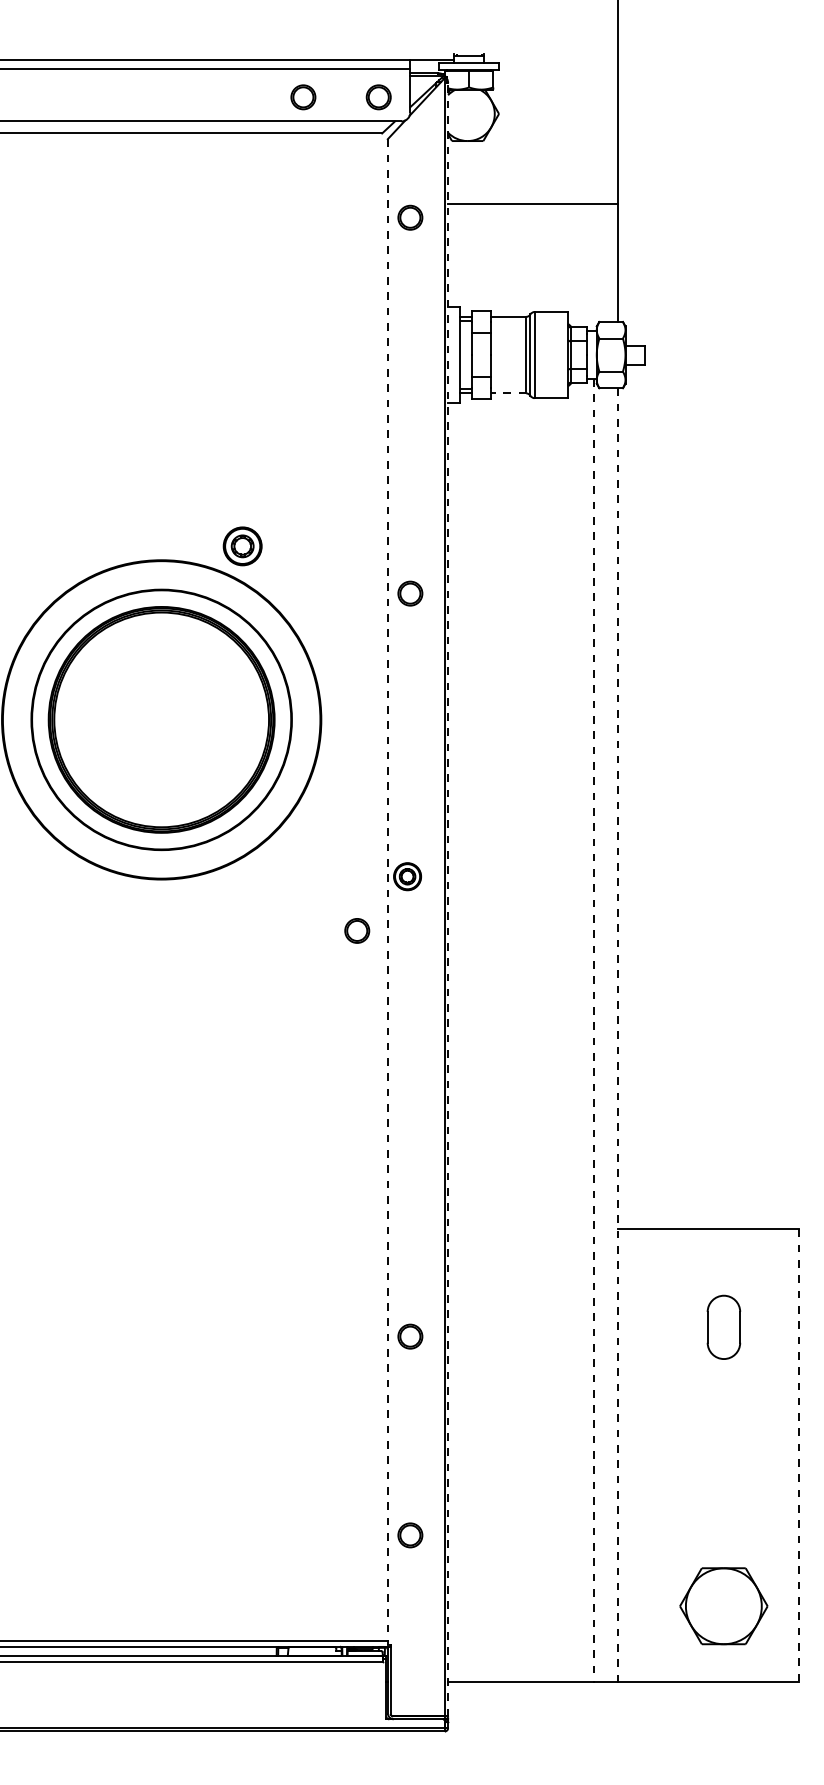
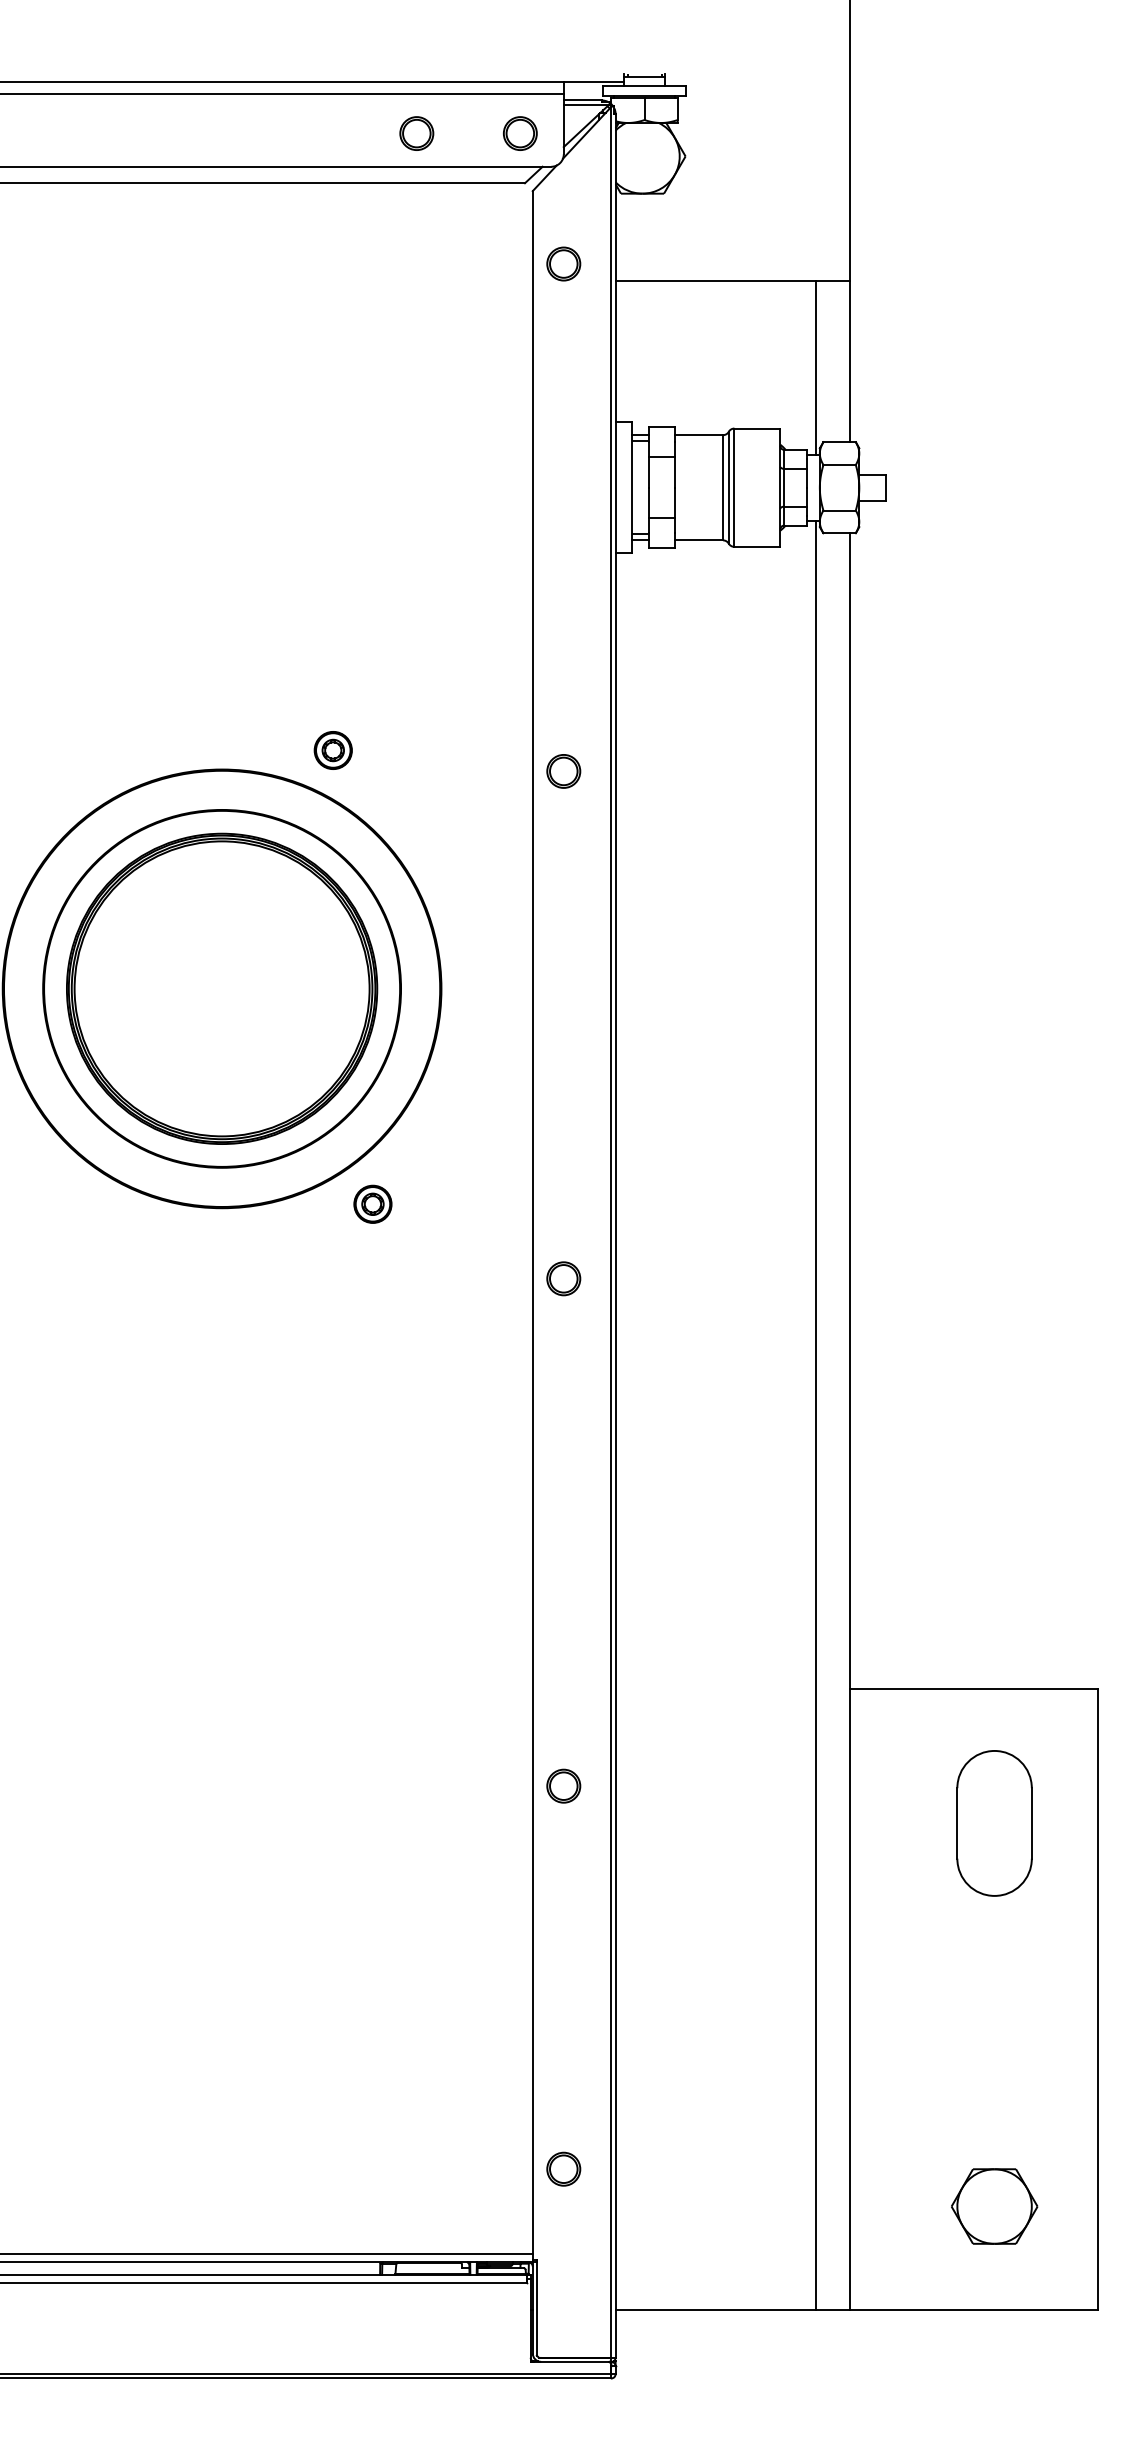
part: (410, 217) -> (563, 263), moved
line: (594, 267) -> (816, 367), added
line: (509, 393) -> (699, 540), dashed -> solid
part: (242, 546) -> (332, 750), size x0.71
part: (410, 593) -> (563, 771), moved
part: (407, 876) -> (372, 1203), moved
line: (387, 892) -> (532, 1225), dashed -> solid
line: (448, 899) -> (615, 1235), dashed -> solid
part: (357, 930) -> (563, 1278), moved
line: (594, 1030) -> (816, 1415), dashed -> solid
line: (618, 1035) -> (849, 1422), dashed -> solid
part: (723, 1327) -> (994, 1823), size x1.67
part: (410, 1336) -> (563, 1785), moved
line: (799, 1455) -> (1098, 1999), dashed -> solid
part: (410, 1534) -> (563, 2168), moved
part: (723, 1606) -> (994, 2206), size x0.71

